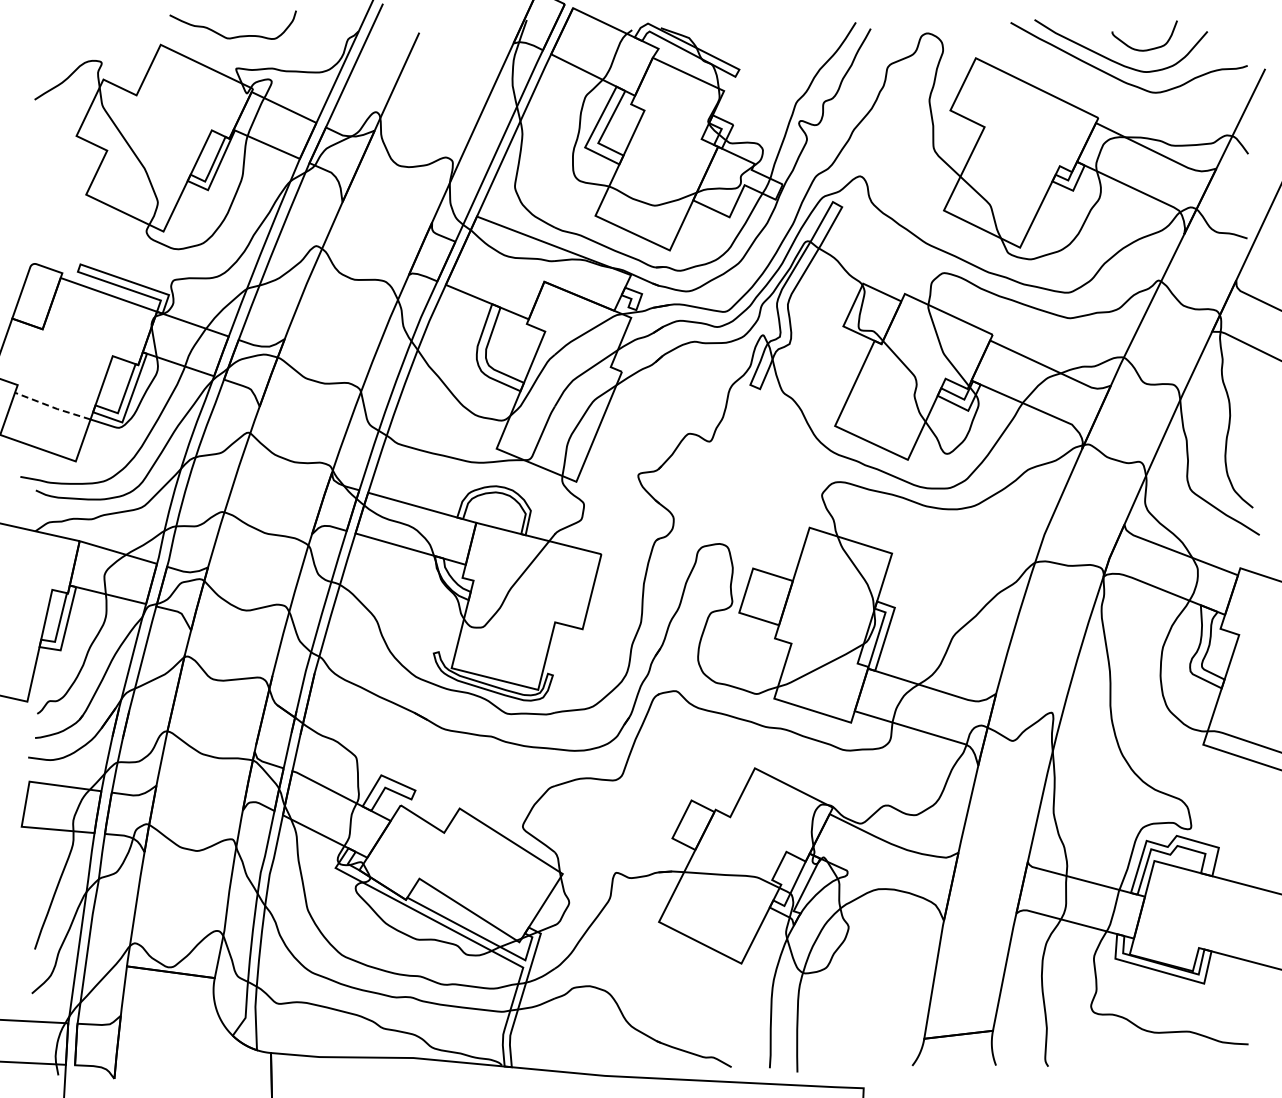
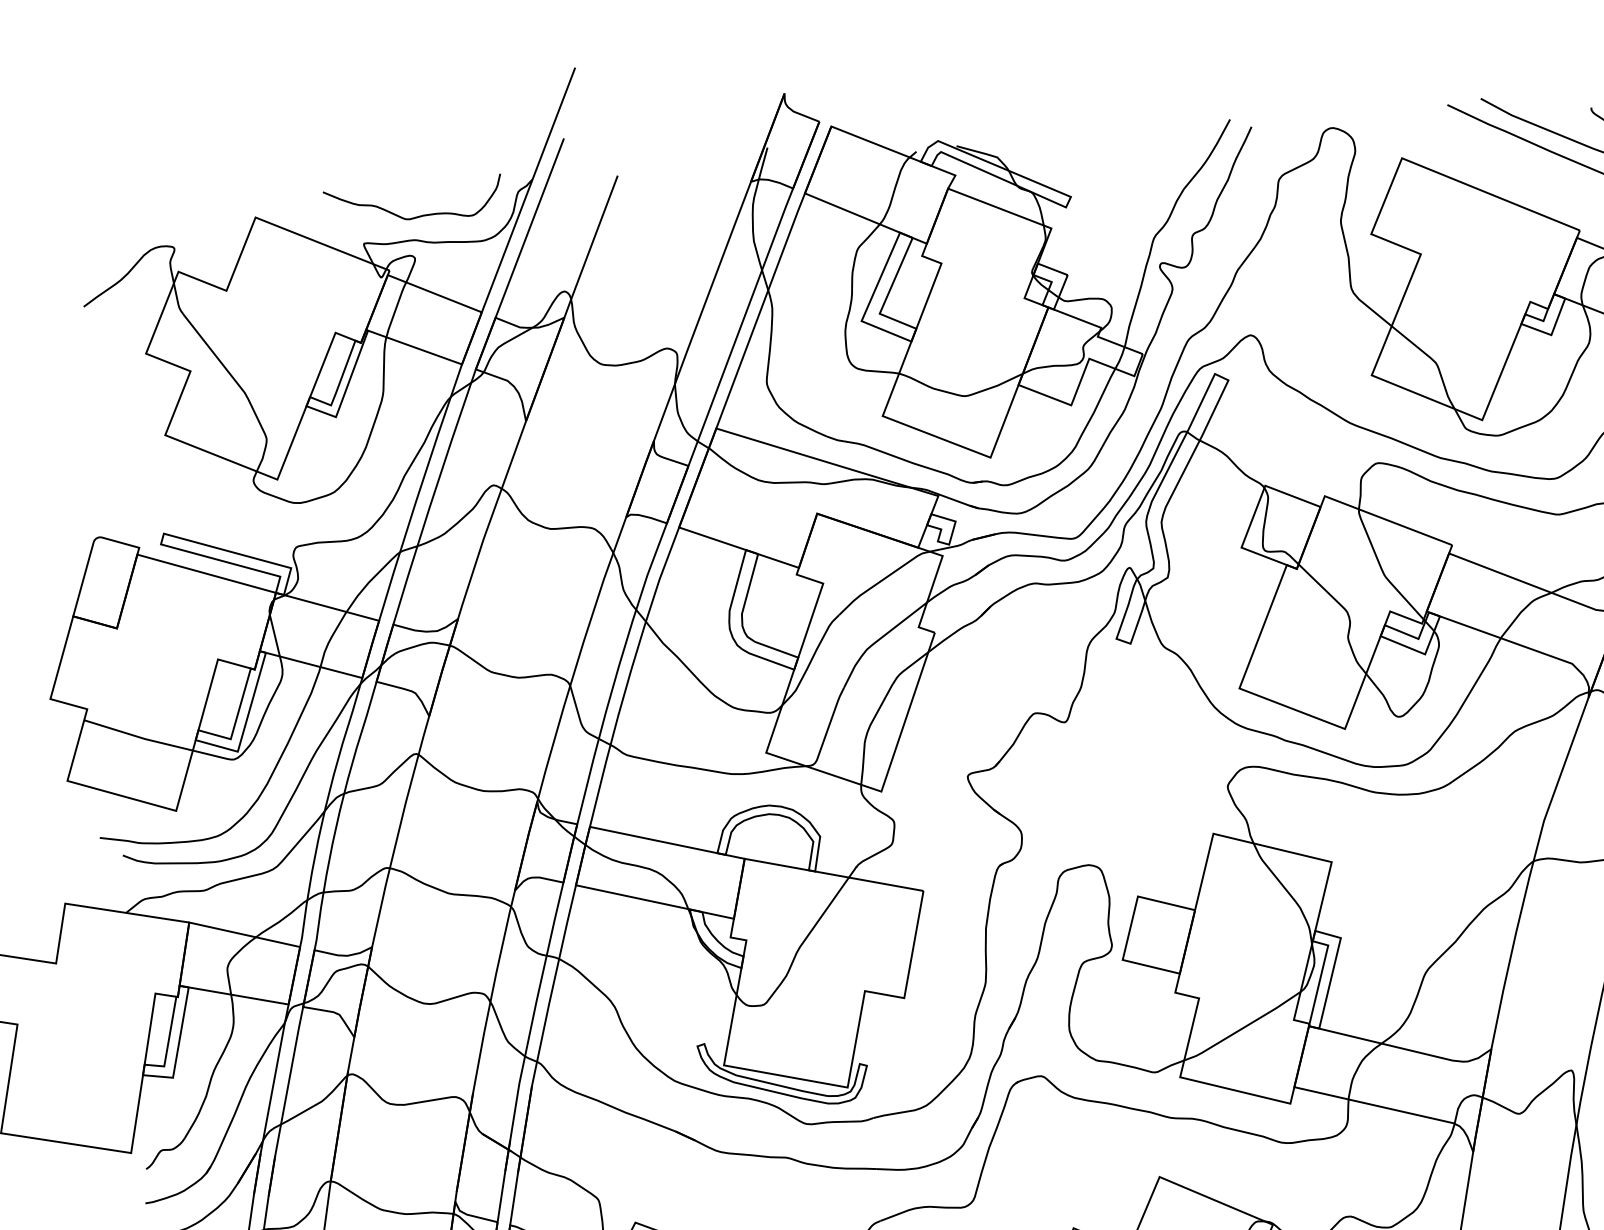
curve: (233, 36) -> (414, 216), moved
line: (52, 407) -> (138, 737), dashed -> solid

